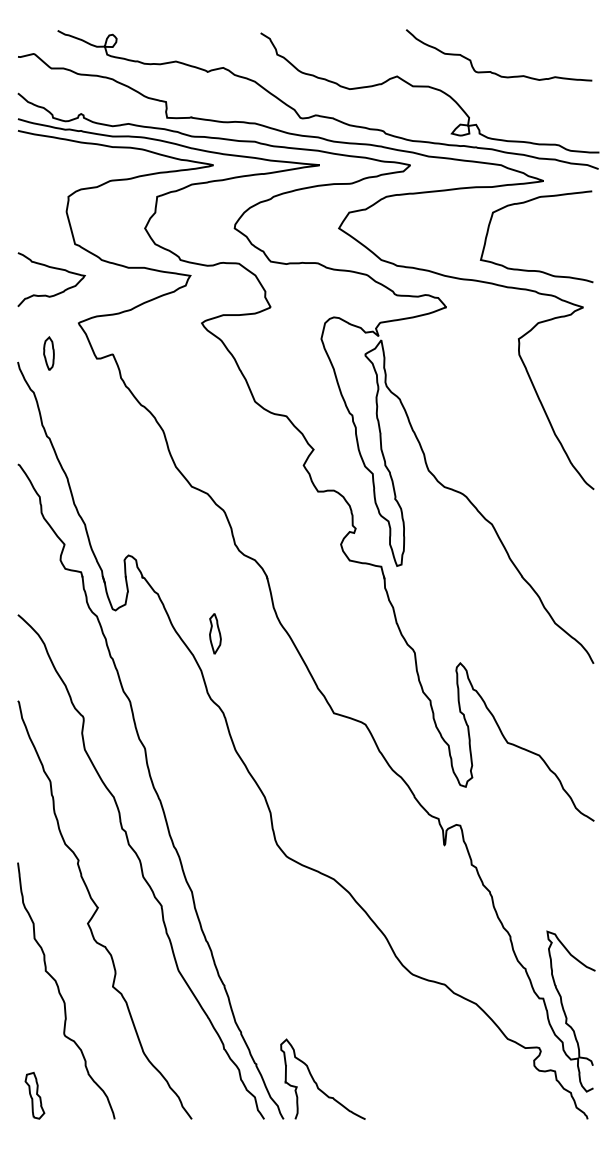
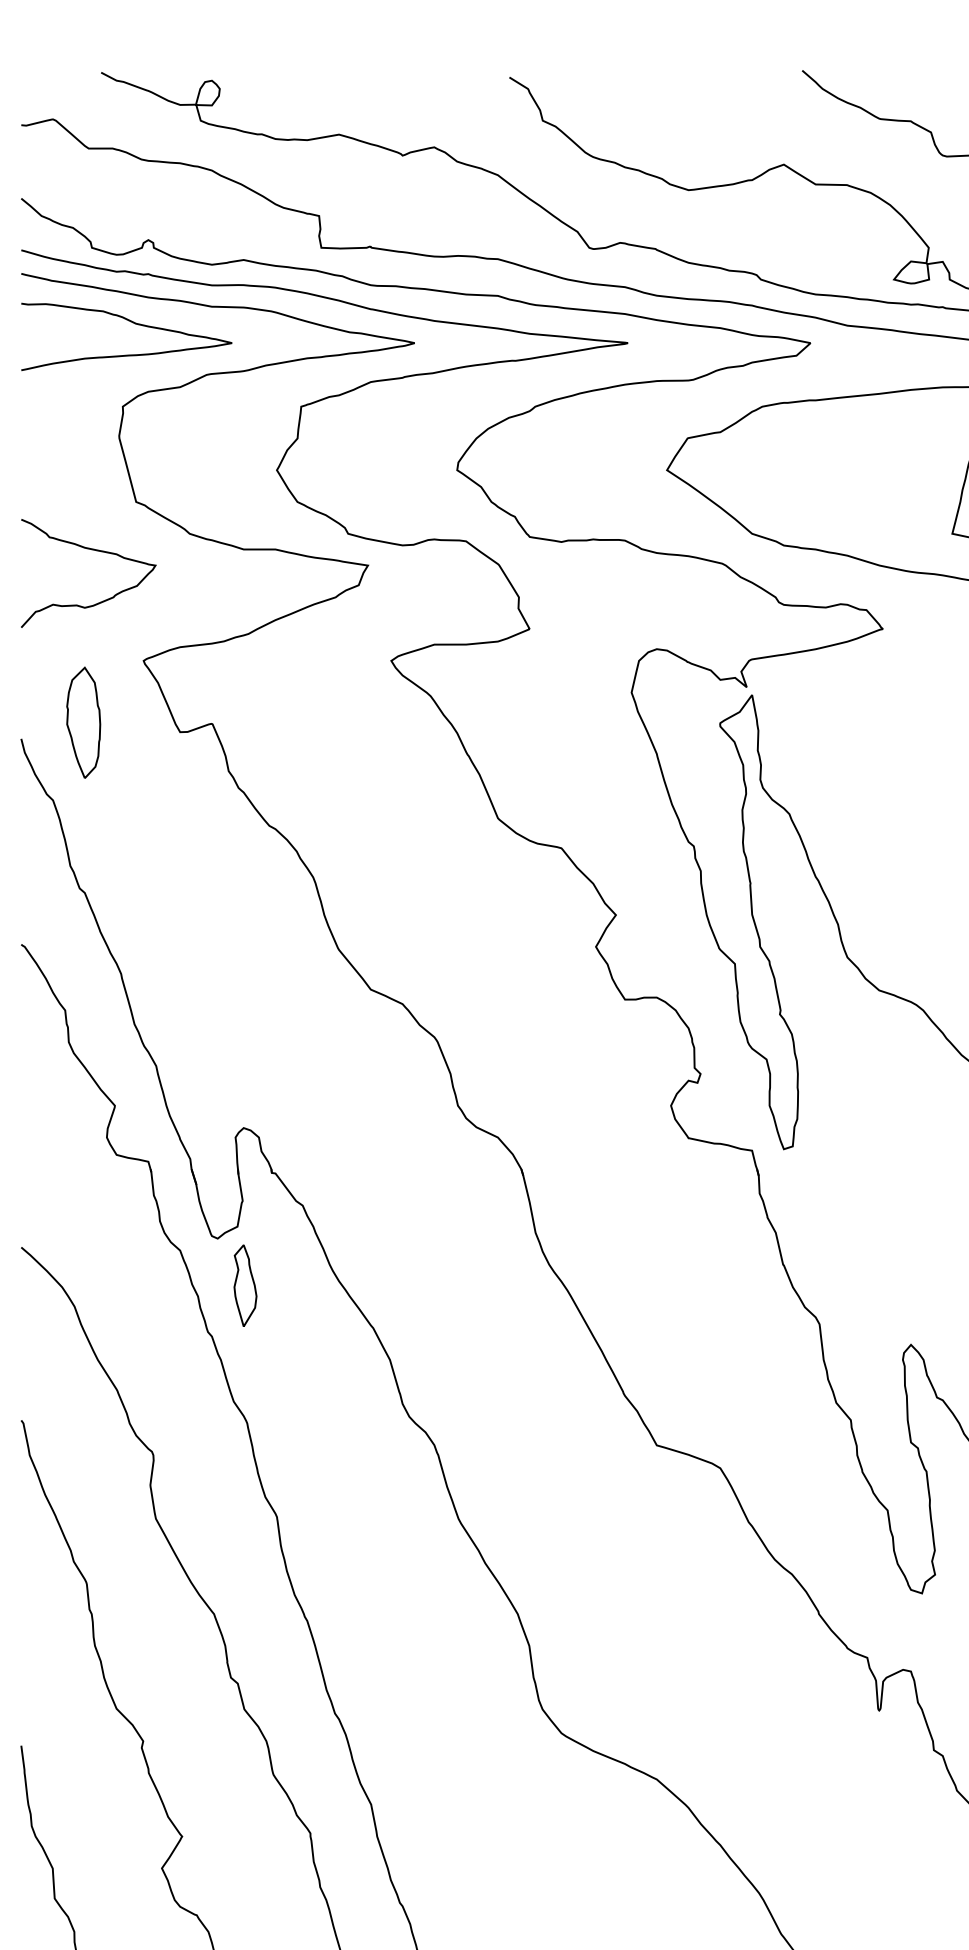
curve: (72, 155) -> (130, 323), added
part: (48, 353) -> (82, 721), size x1.67
part: (215, 633) -> (245, 1284), moved

